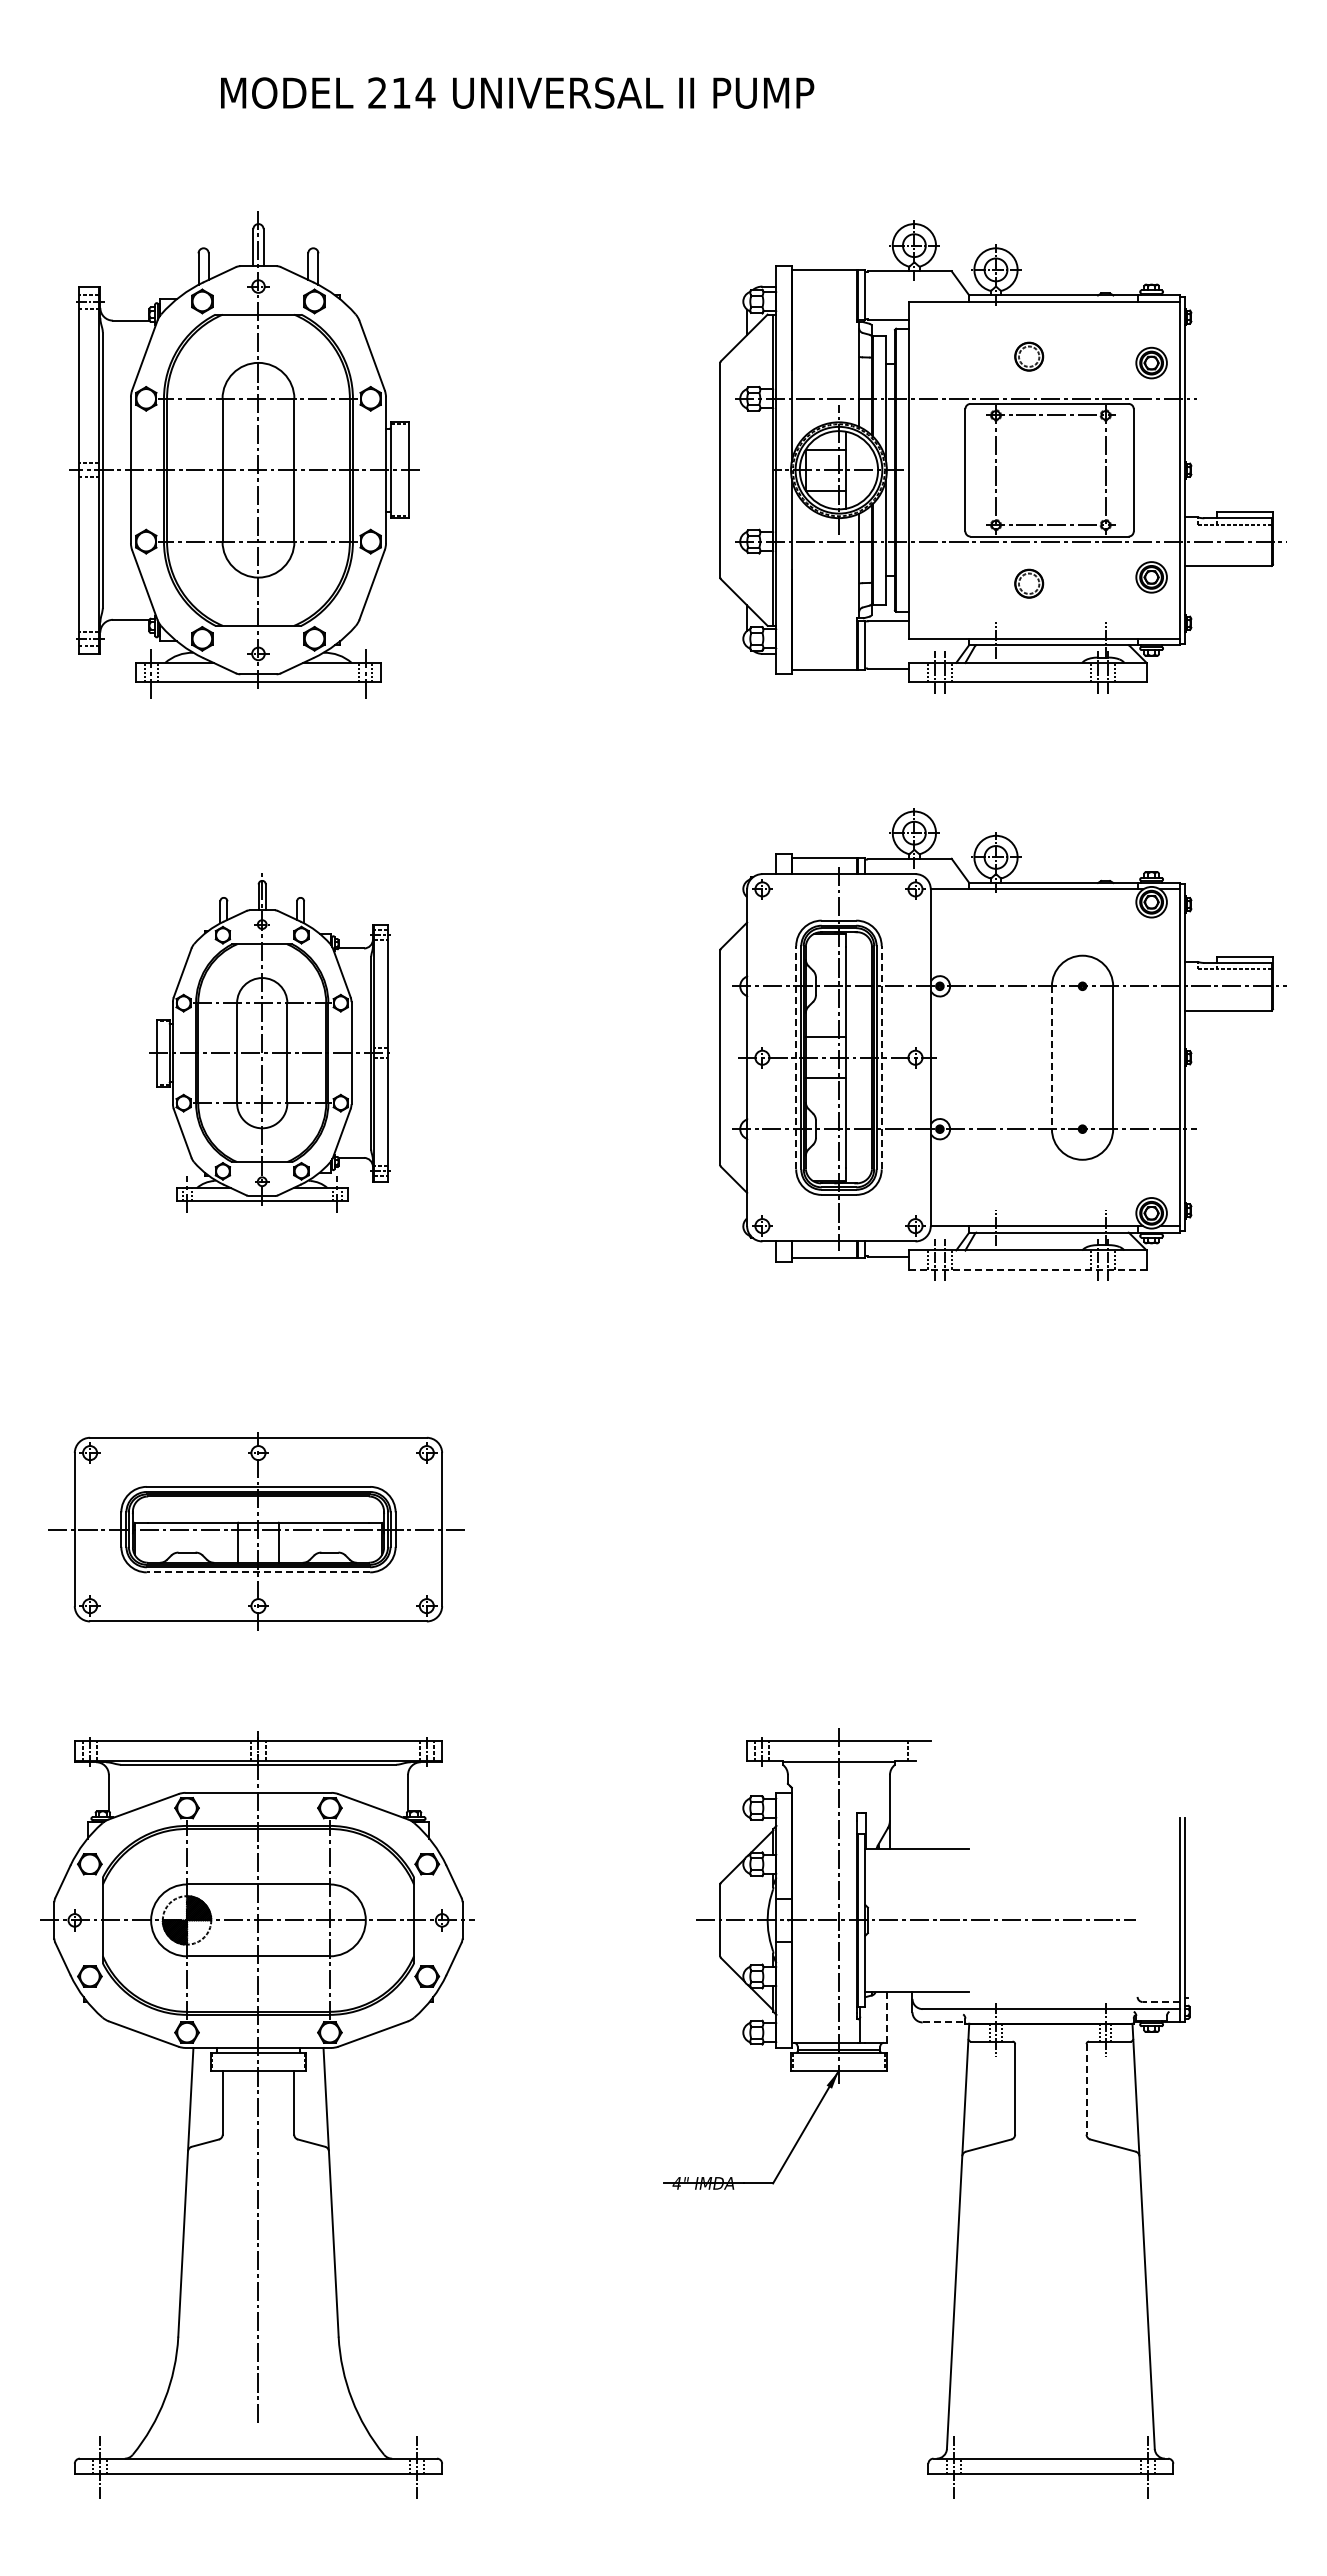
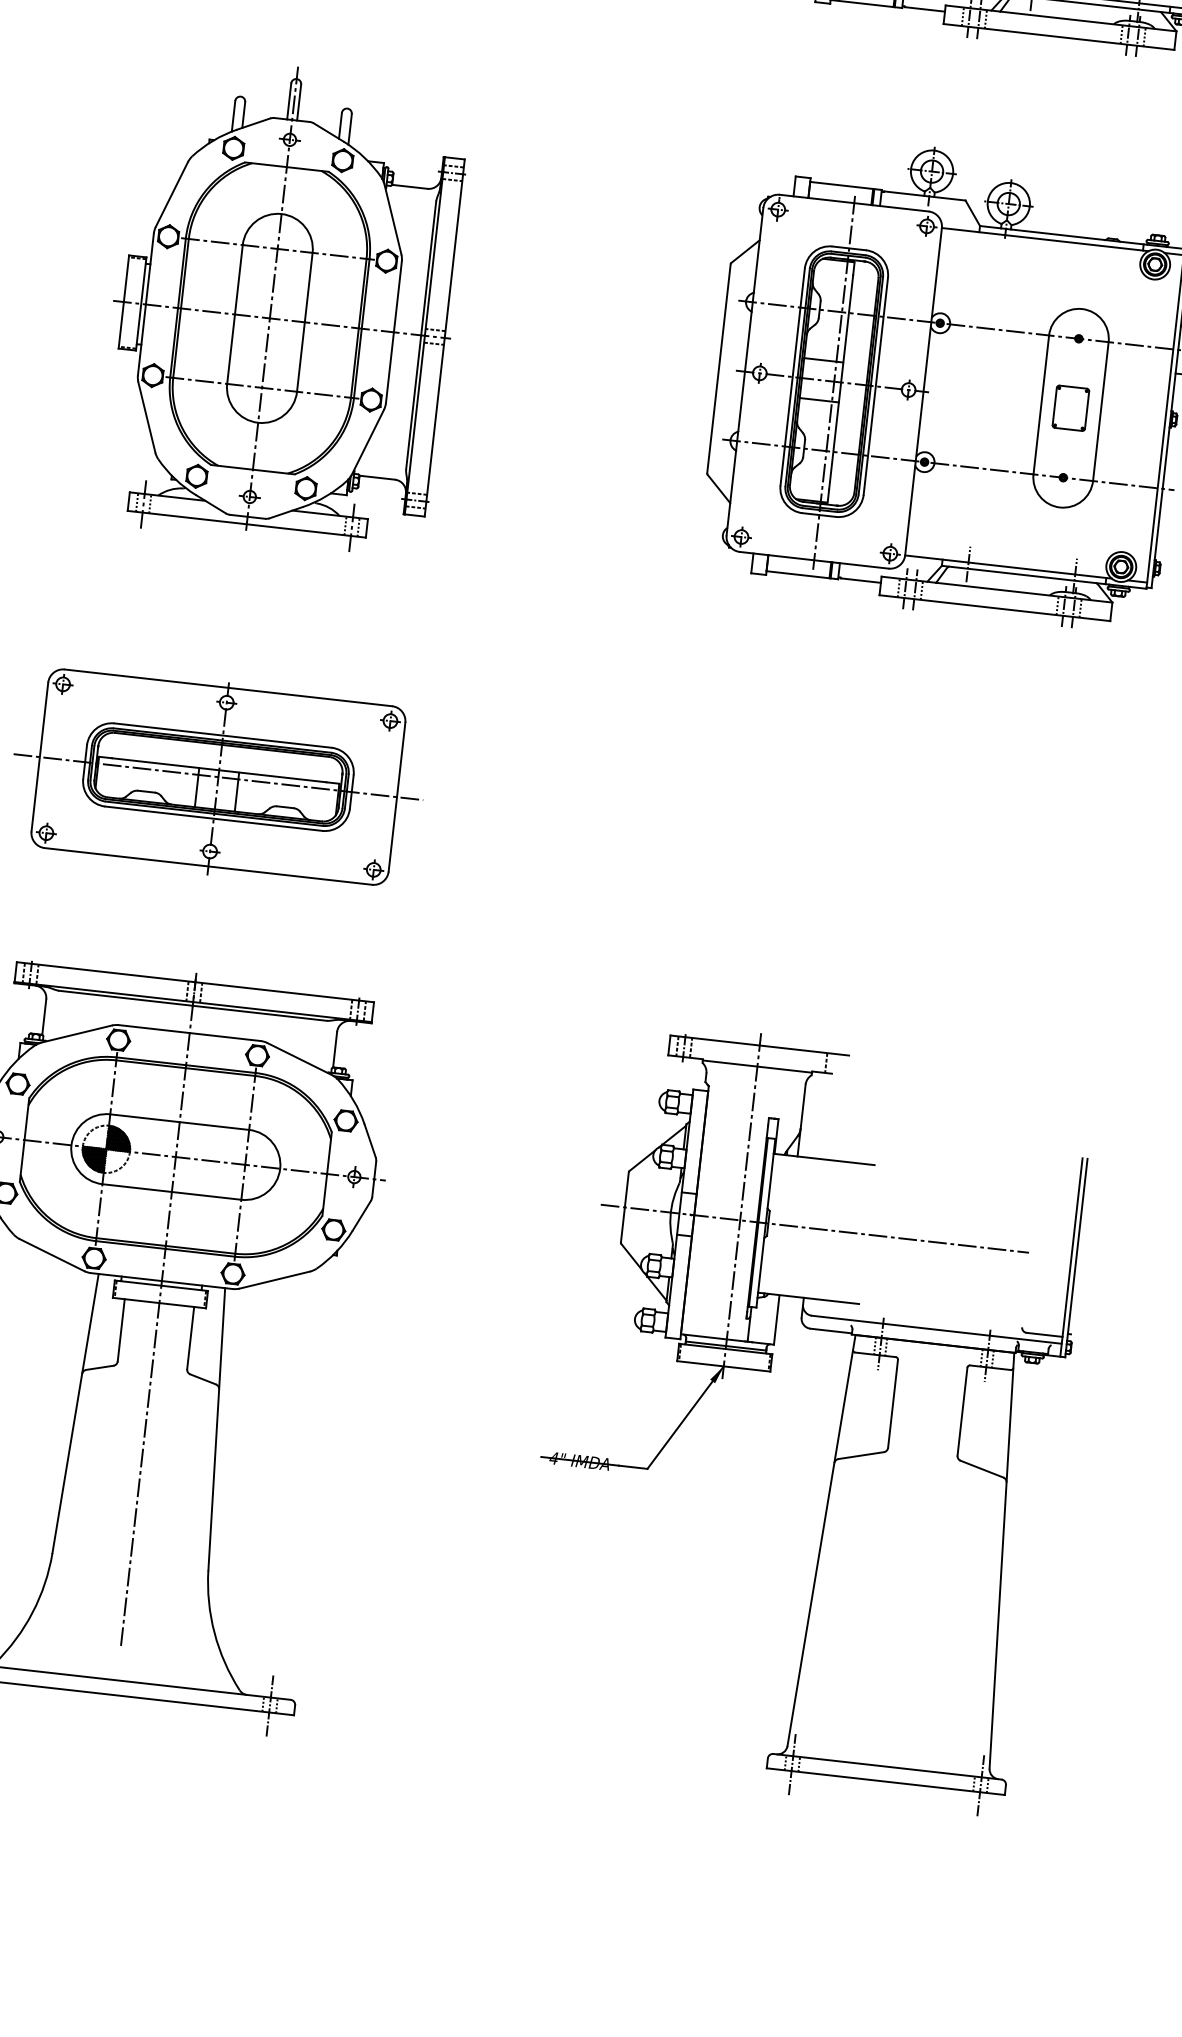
part: (270, 1042) -> (283, 304), size x1.43
line: (796, 1057) -> (792, 376), dashed -> solid
line: (881, 1057) -> (875, 386), dashed -> solid
part: (1082, 1057) -> (1071, 408), added
line: (1051, 1058) -> (1040, 405), dashed -> solid
line: (1027, 1269) -> (994, 608), dashed -> solid
line: (258, 1572) -> (213, 818), dashed -> solid
line: (1160, 2002) -> (1043, 1335), dashed -> solid
line: (887, 2017) -> (776, 1320), dashed -> solid
line: (943, 2022) -> (830, 1331), dashed -> solid
line: (1086, 2089) -> (962, 1411), dashed -> solid

